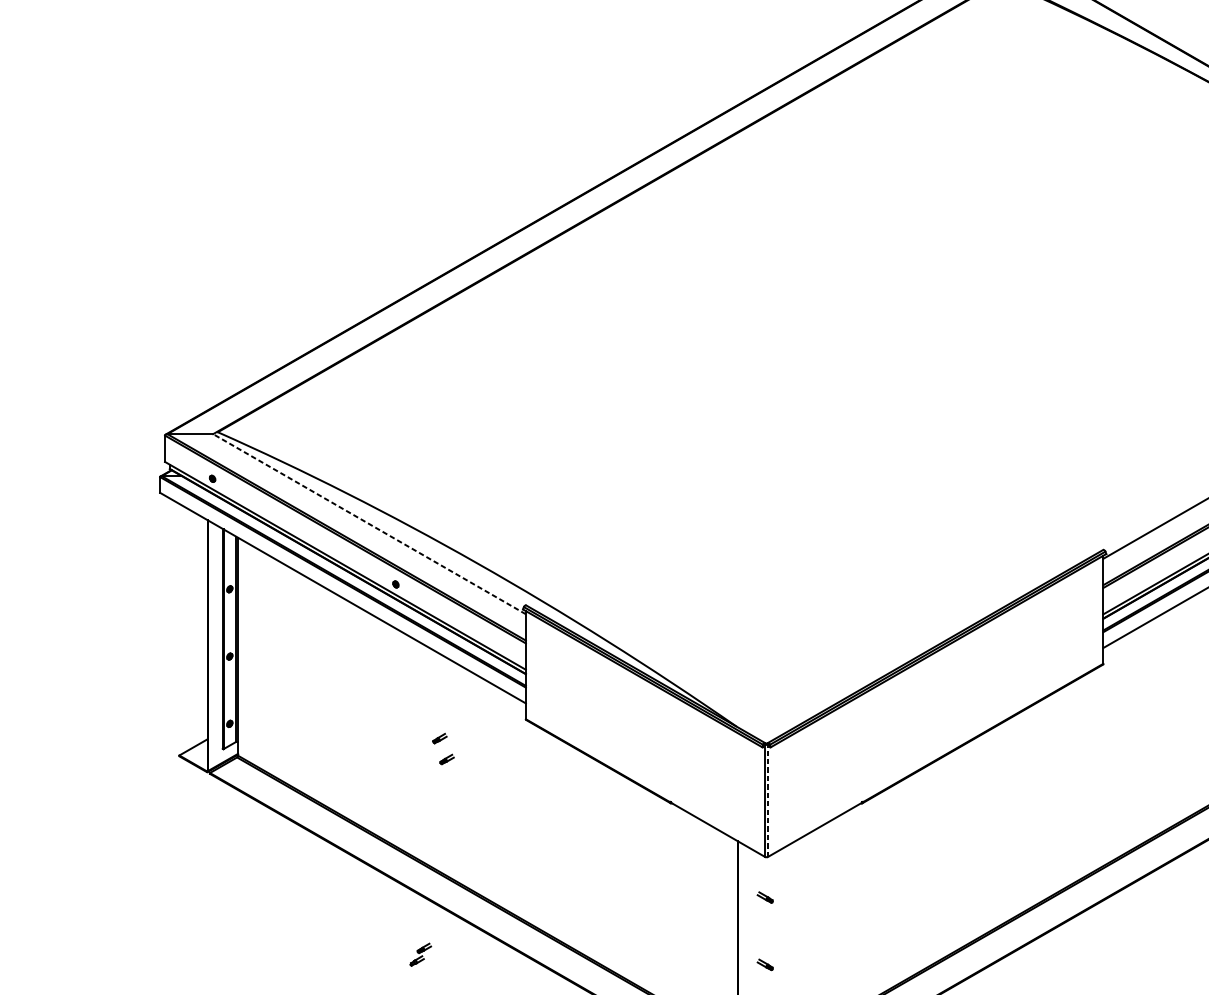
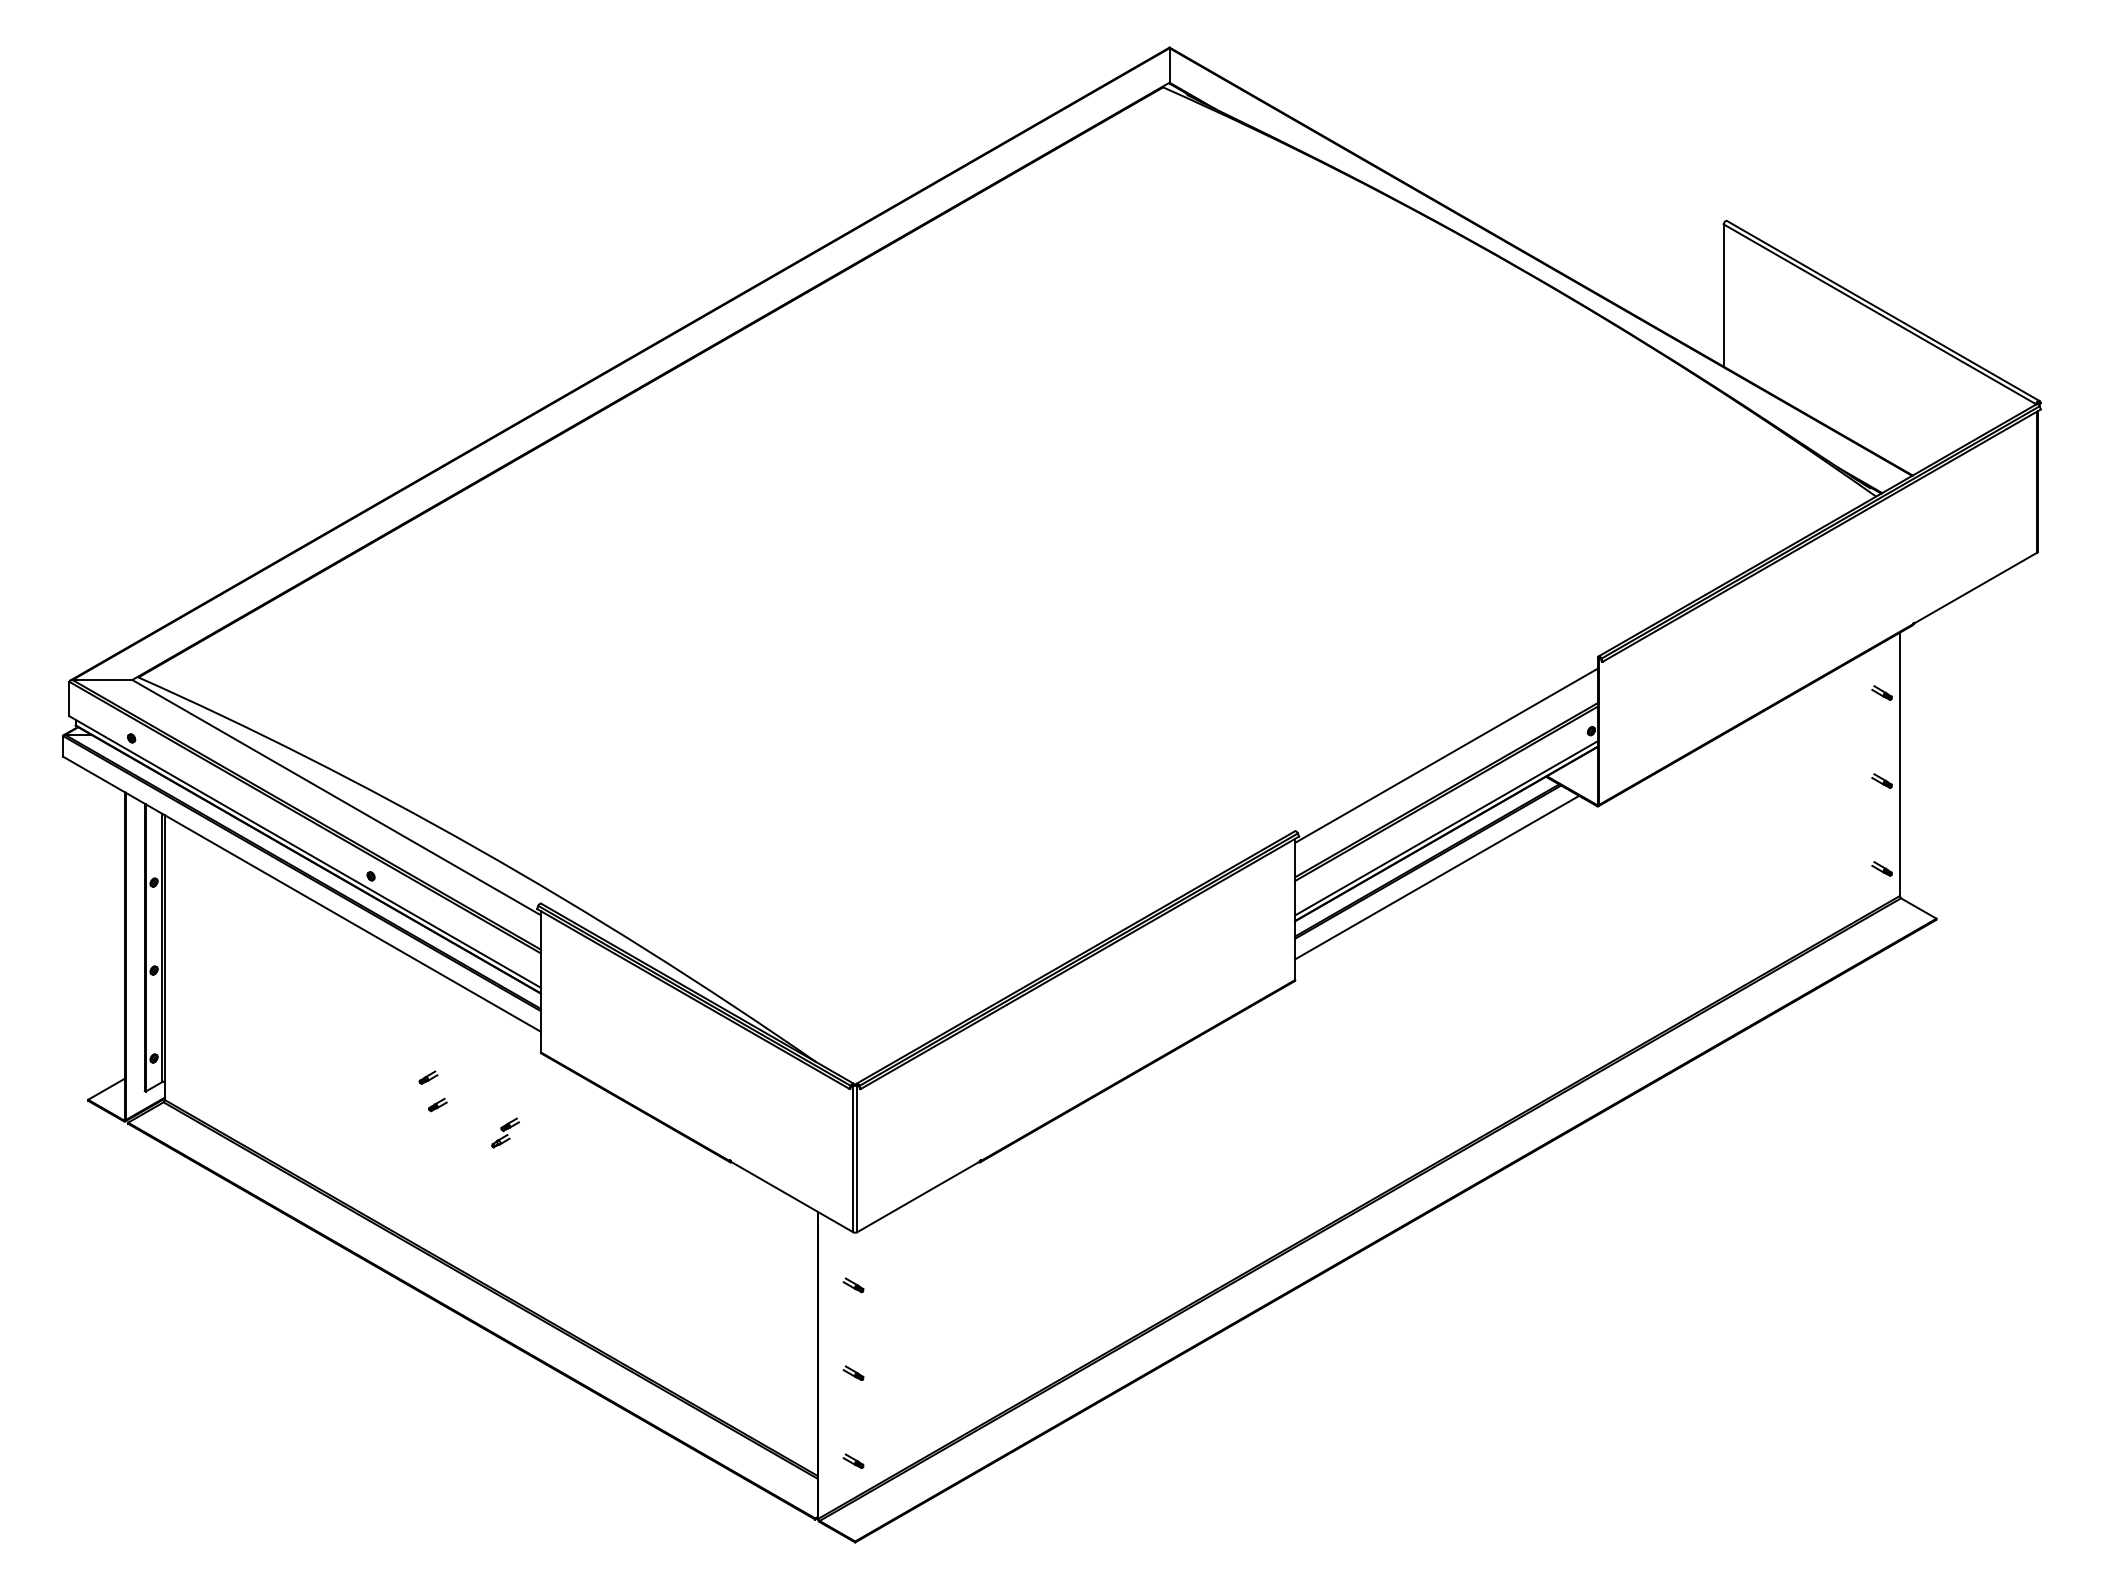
line: (369, 524) -> (336, 797), dashed -> solid
line: (768, 800) -> (857, 1158), dashed -> solid
part: (420, 954) -> (505, 1132), moved

